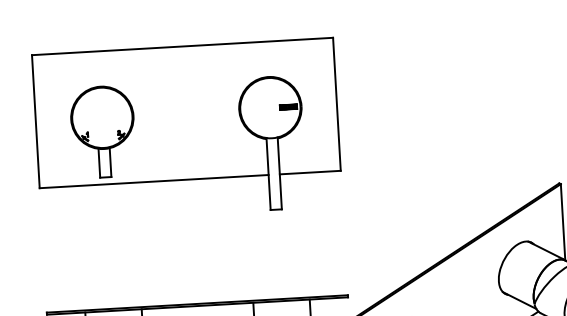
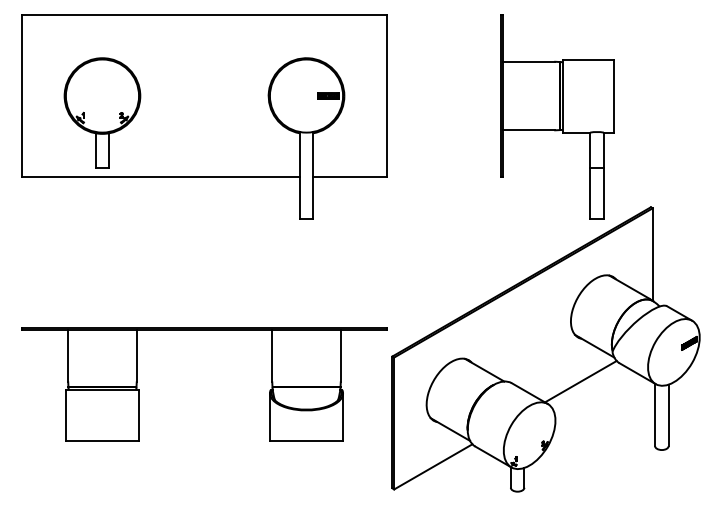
part: (478, 113) -> (557, 116), added

